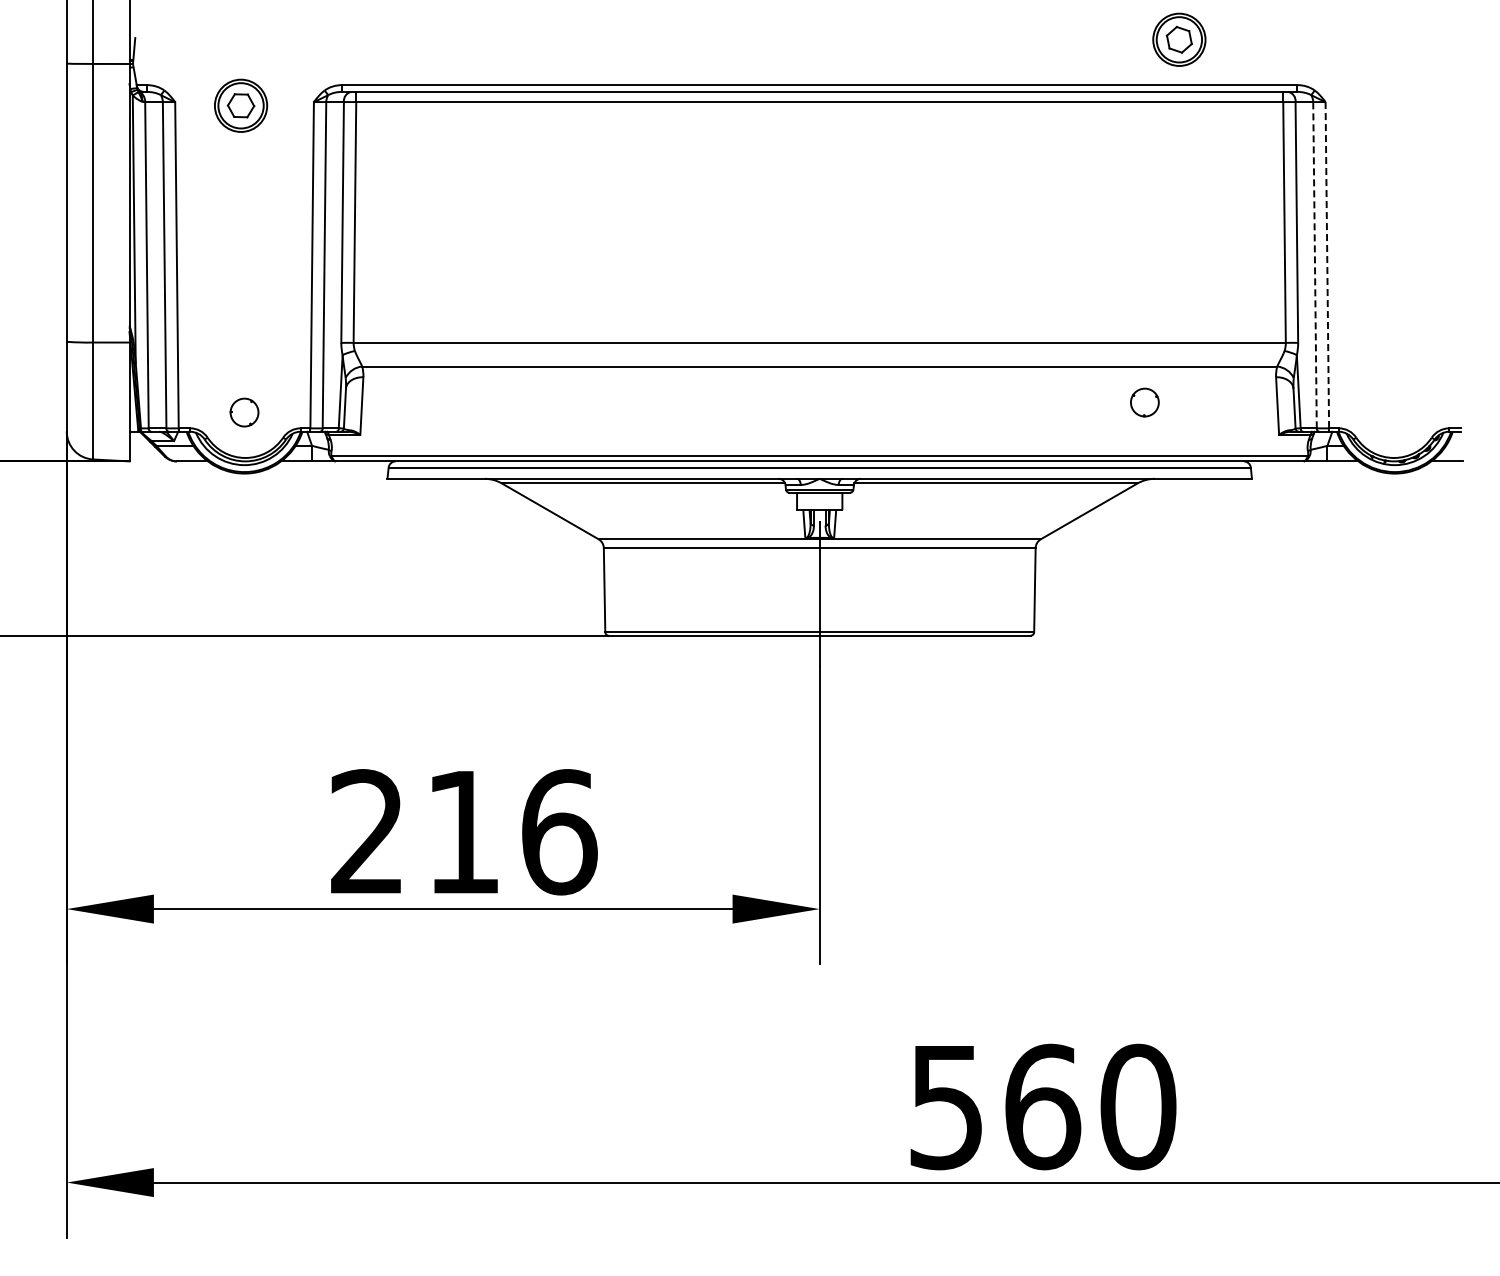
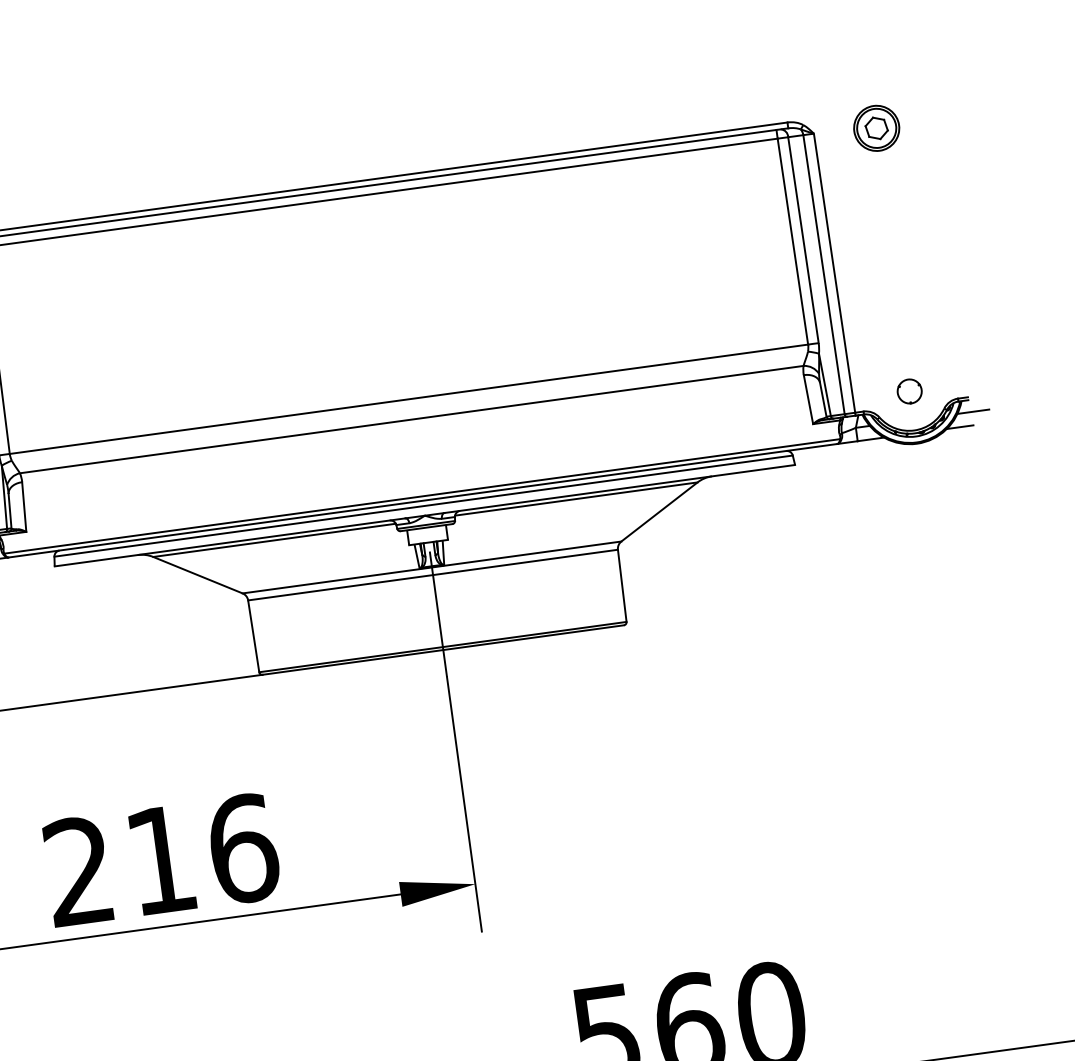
part: (1179, 39) -> (876, 128), moved
line: (1315, 264) -> (824, 273), dashed -> solid
line: (1327, 265) -> (834, 273), dashed -> solid
part: (1144, 402) -> (909, 391), moved
line: (1464, 445) -> (973, 411), added

